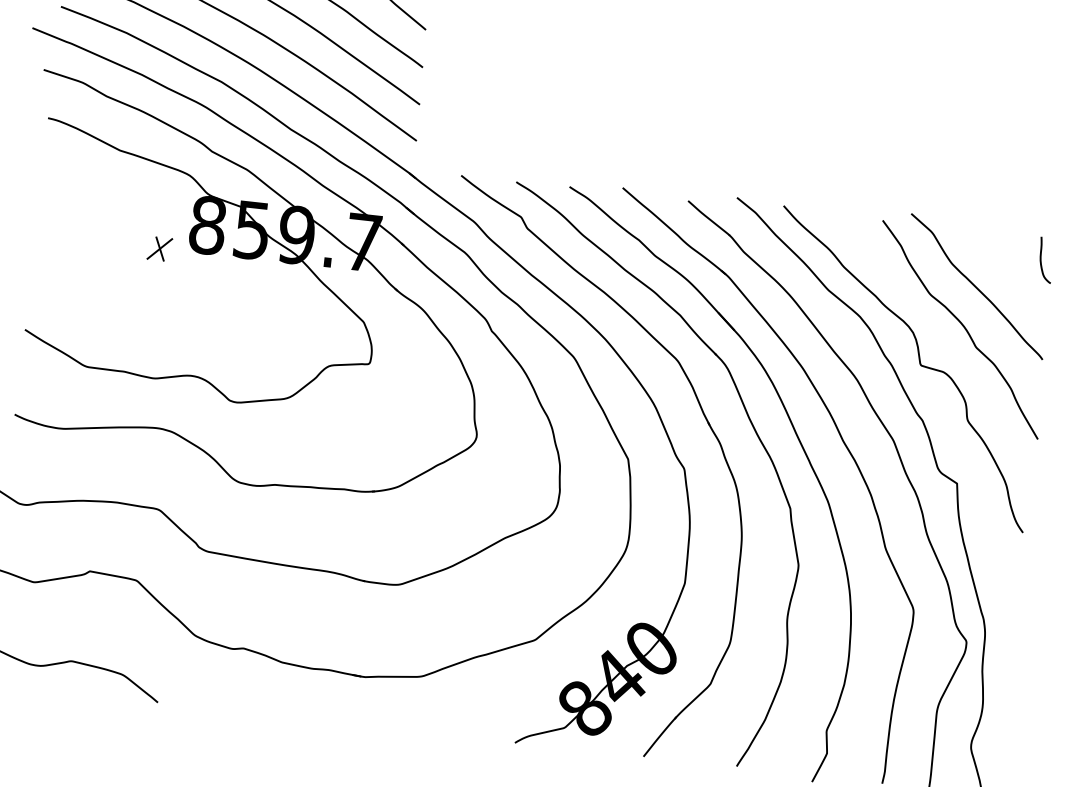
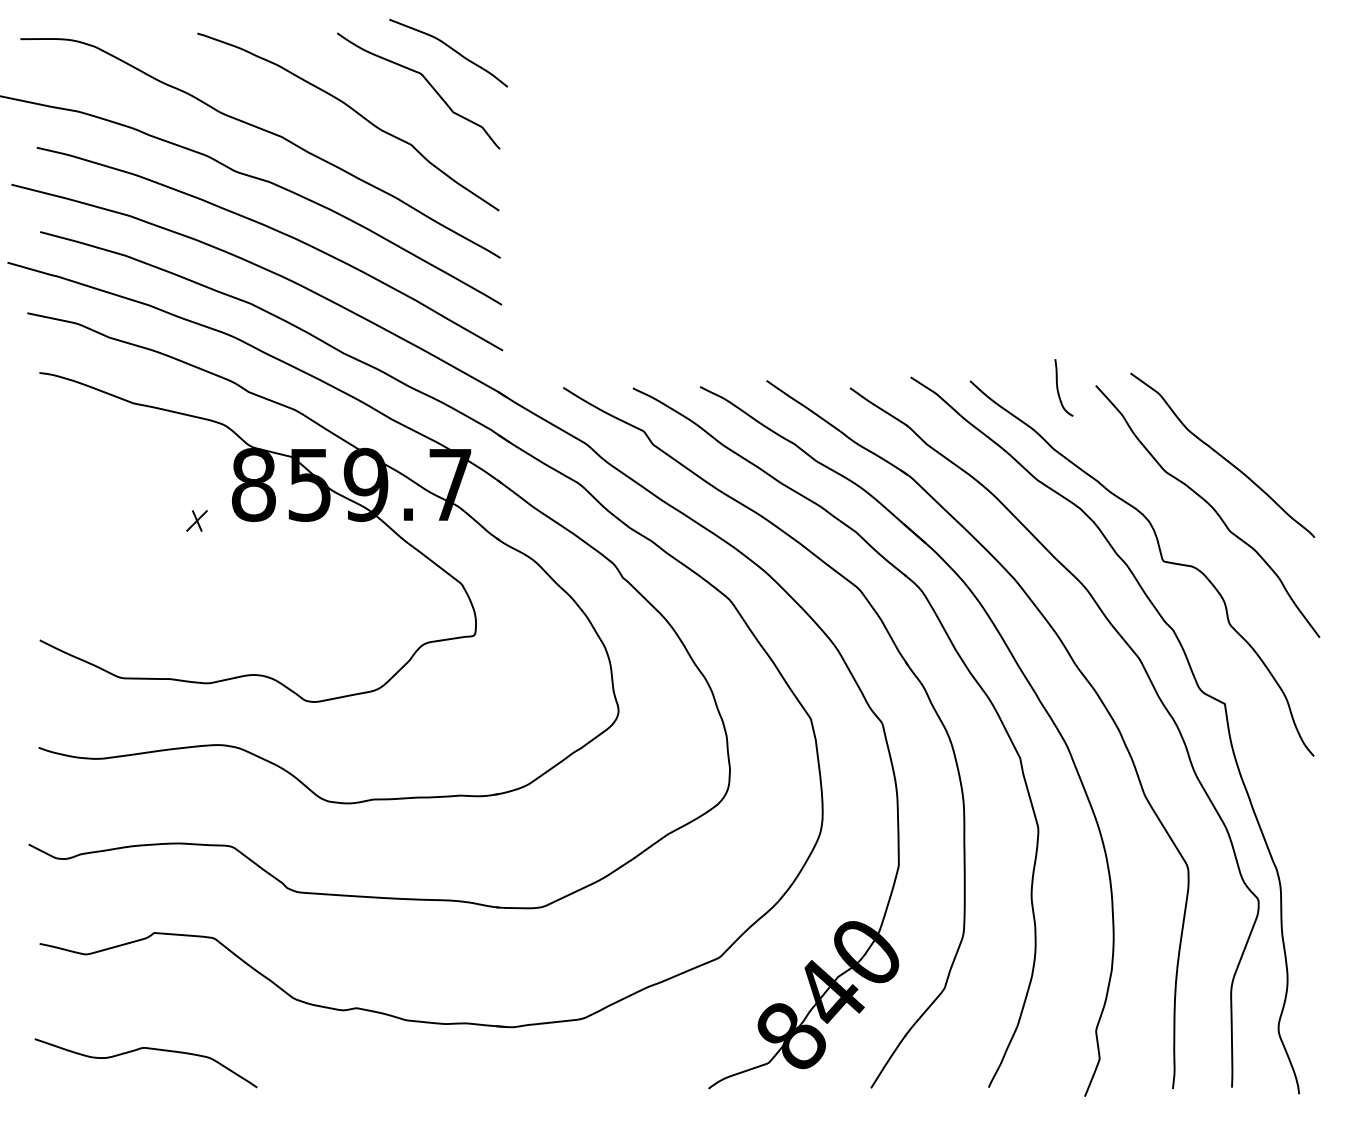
part: (159, 248) -> (196, 520), size x0.7
curve: (1041, 259) -> (1058, 387), moved

